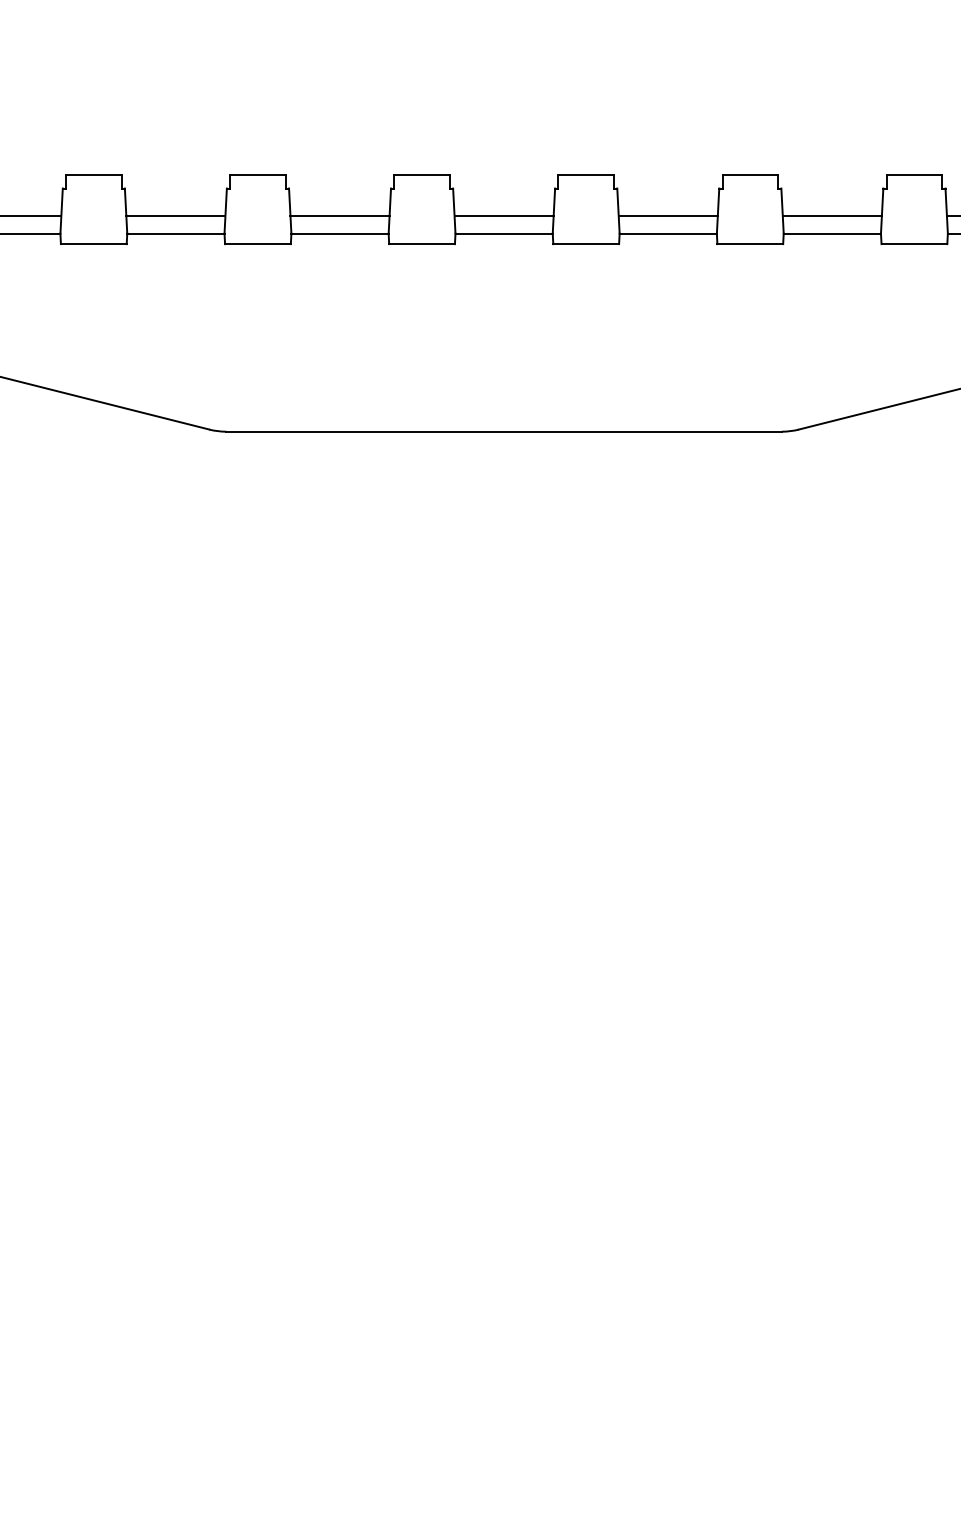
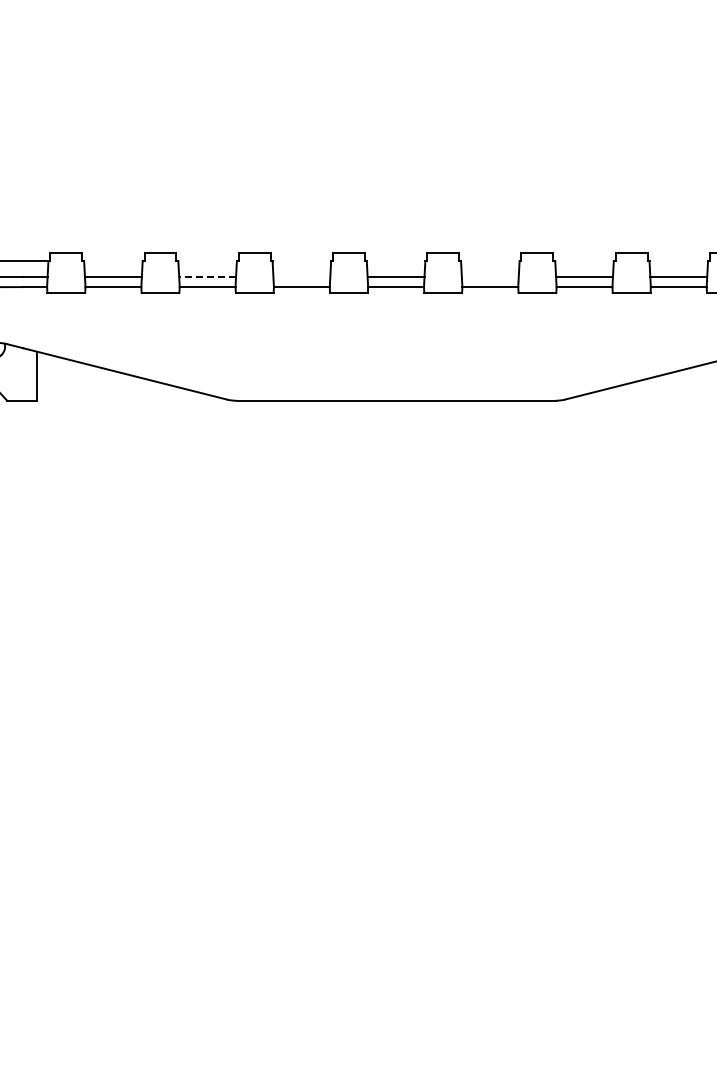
line: (175, 216) -> (207, 277), solid -> dashed
line: (339, 216) -> (301, 277), removed
line: (666, 216) -> (489, 277), removed

